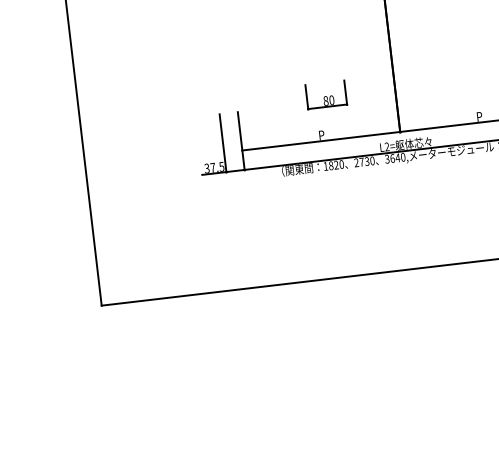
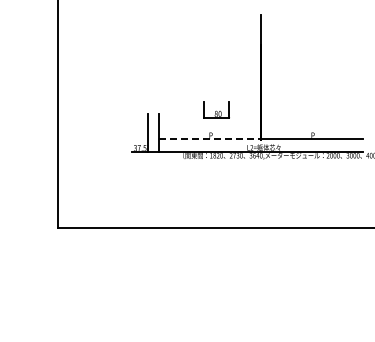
line: (321, 141) -> (210, 139), solid -> dashed

